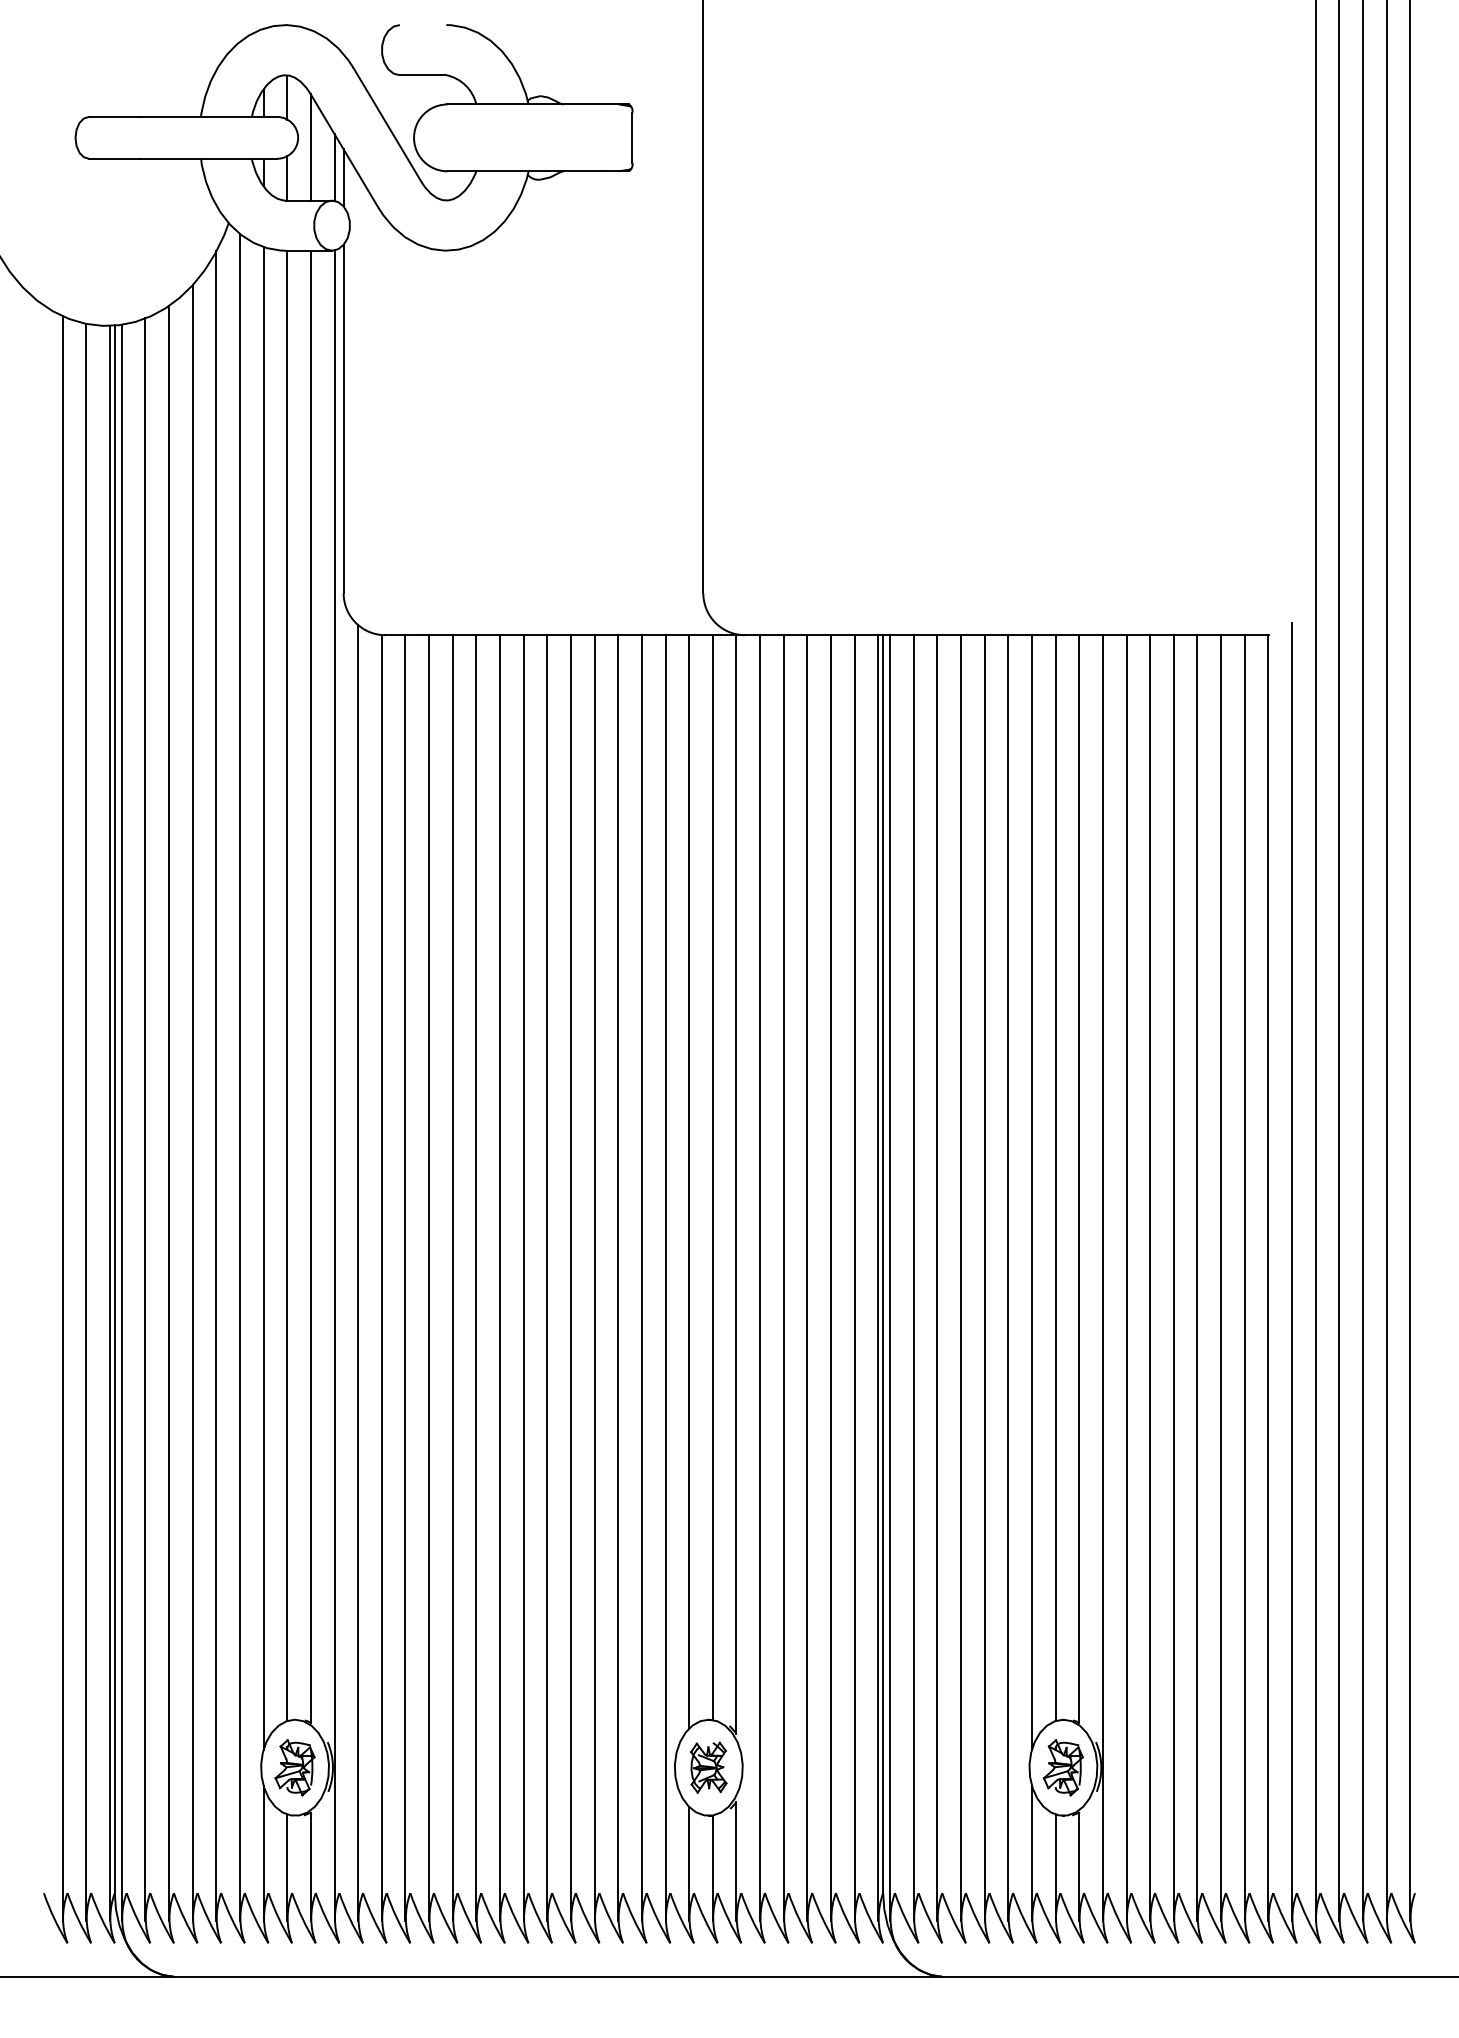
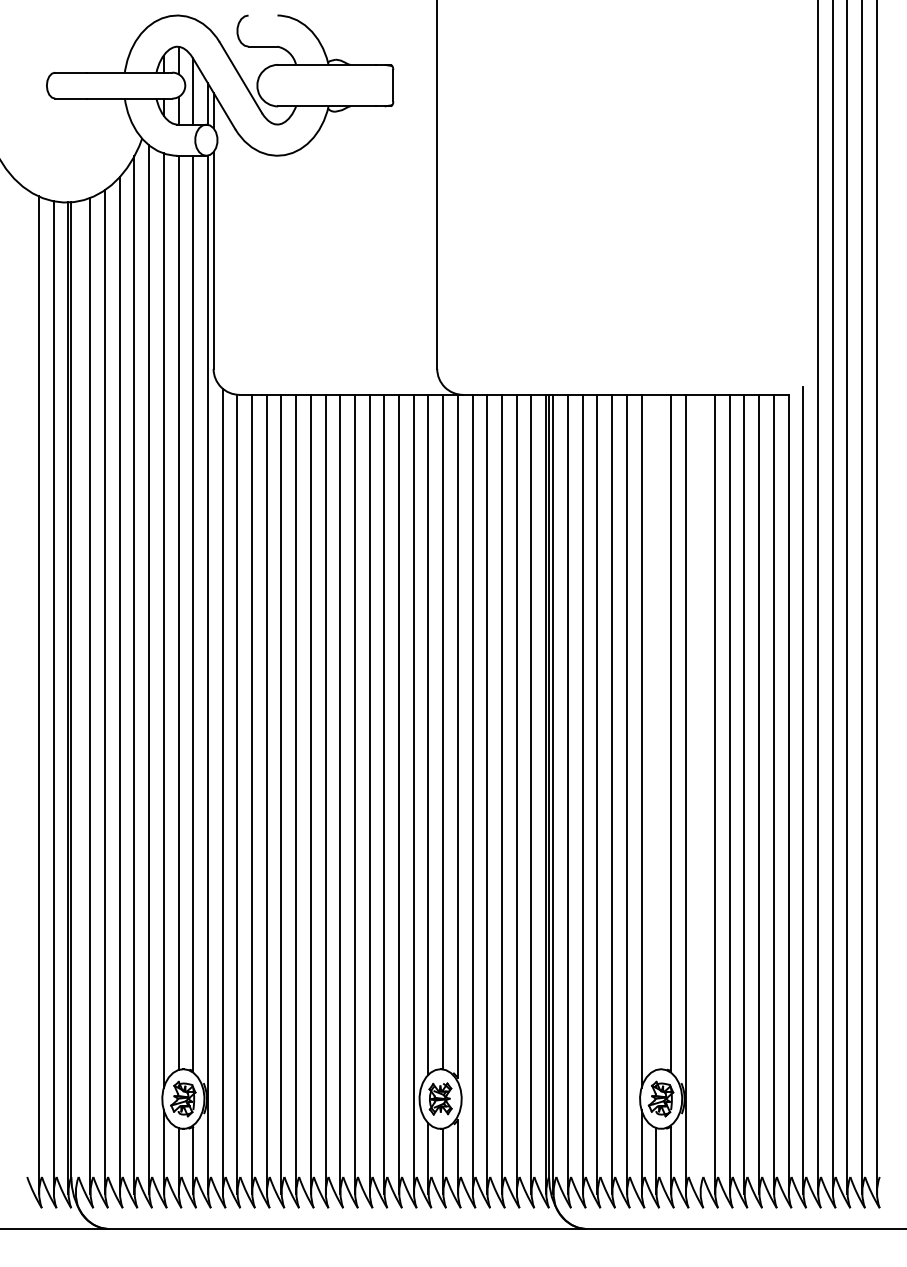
line: (121, 1121) -> (75, 697), removed
line: (1055, 1176) -> (656, 731), removed
line: (1126, 1277) -> (700, 794), removed

